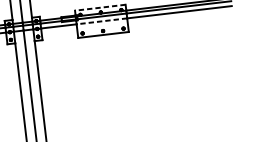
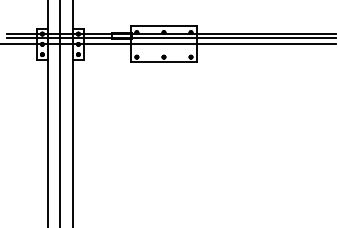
line: (100, 7) -> (163, 26), dashed -> solid
line: (101, 21) -> (163, 44), dashed -> solid

